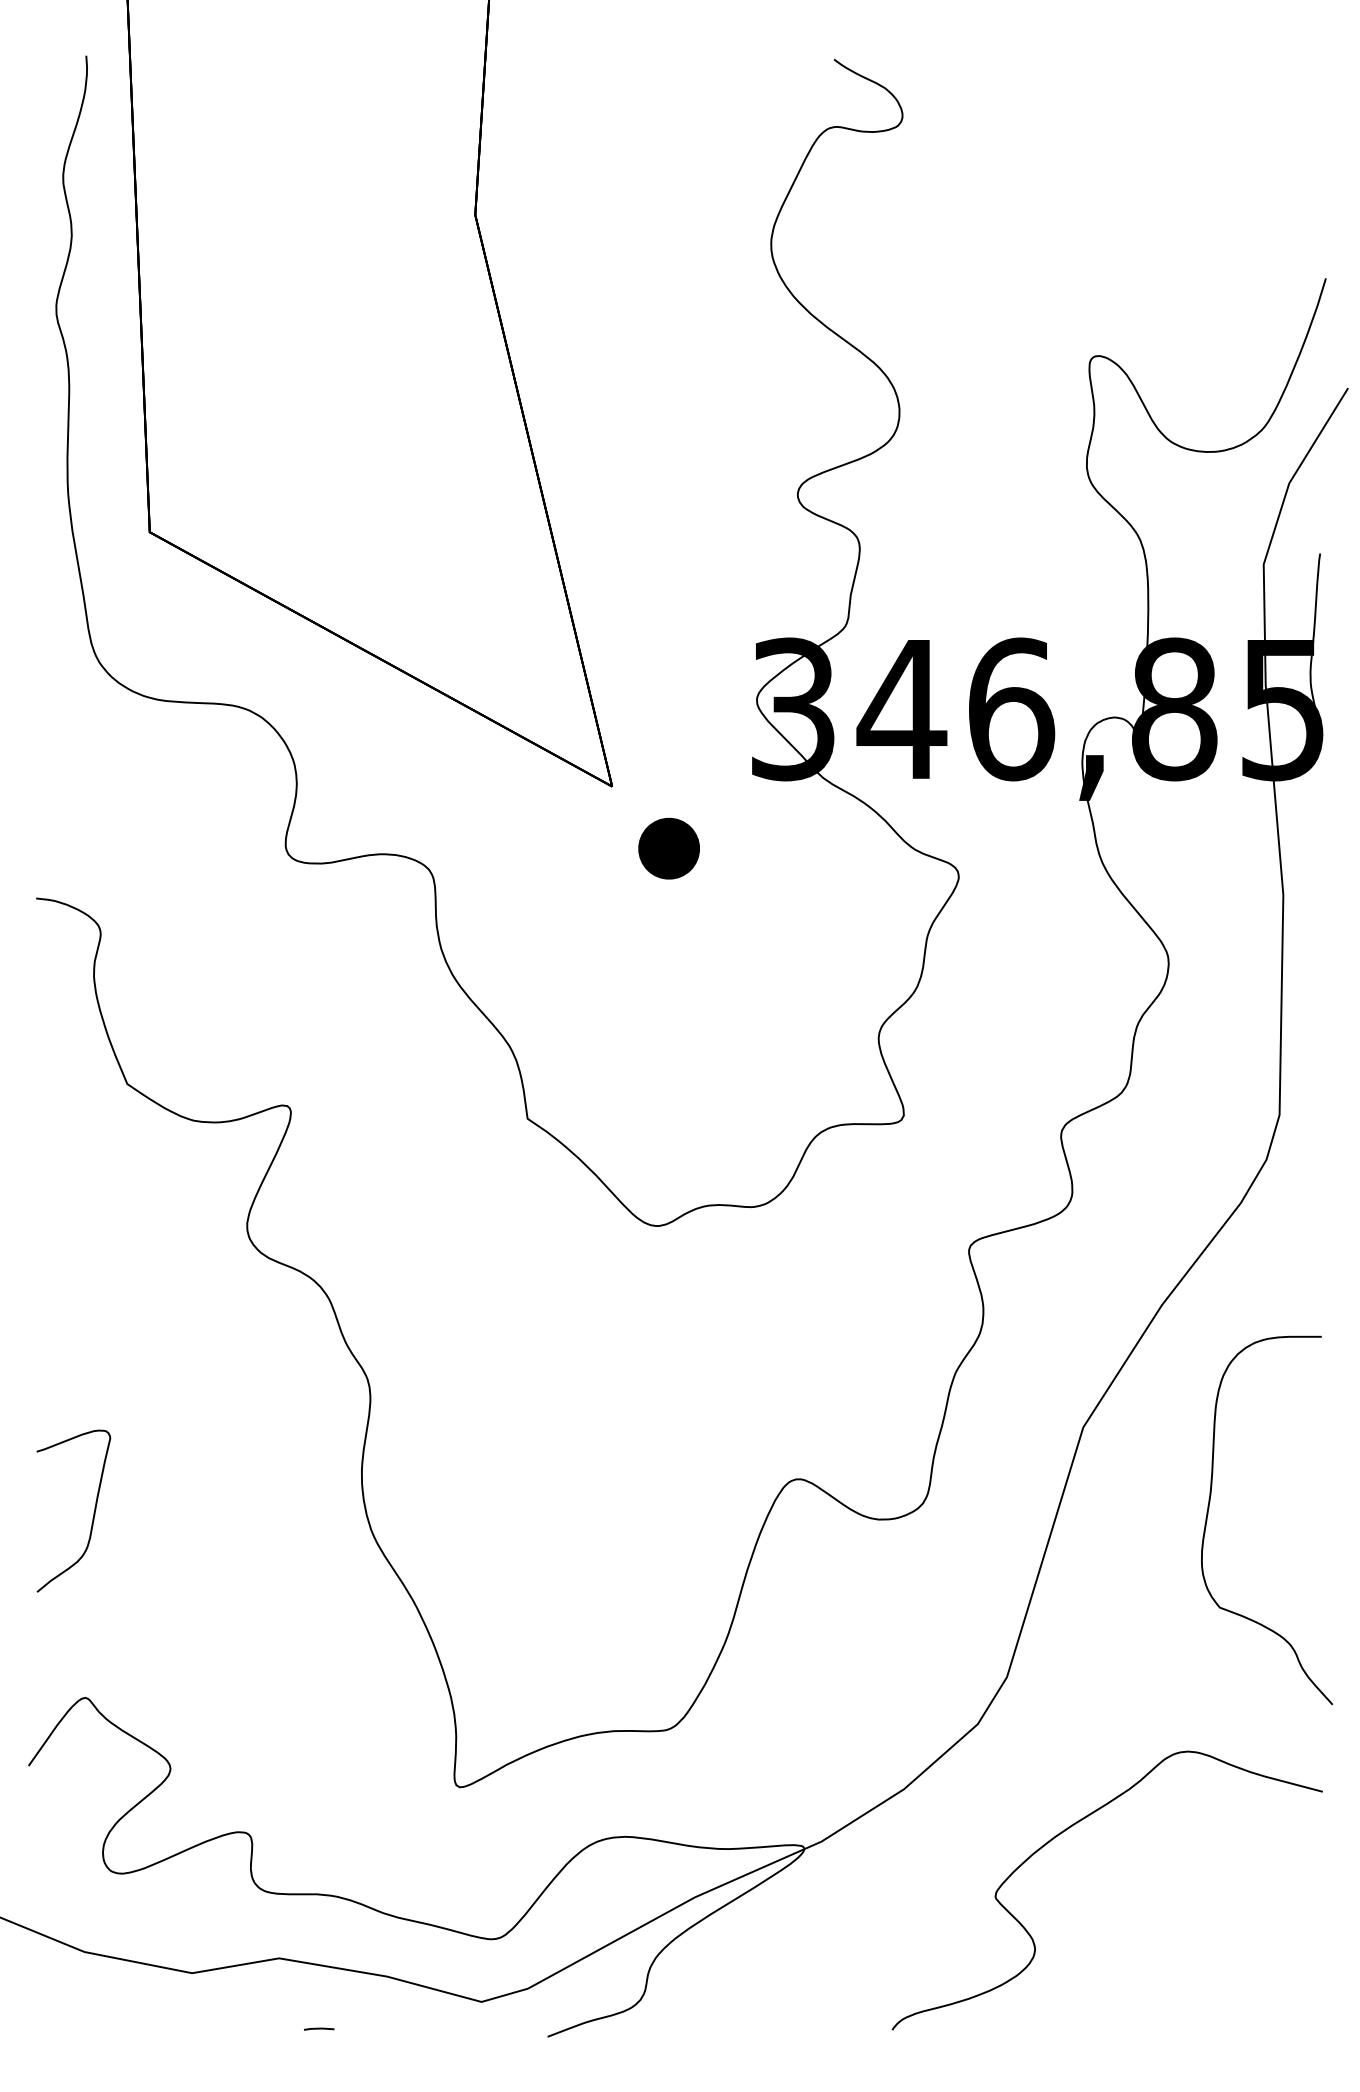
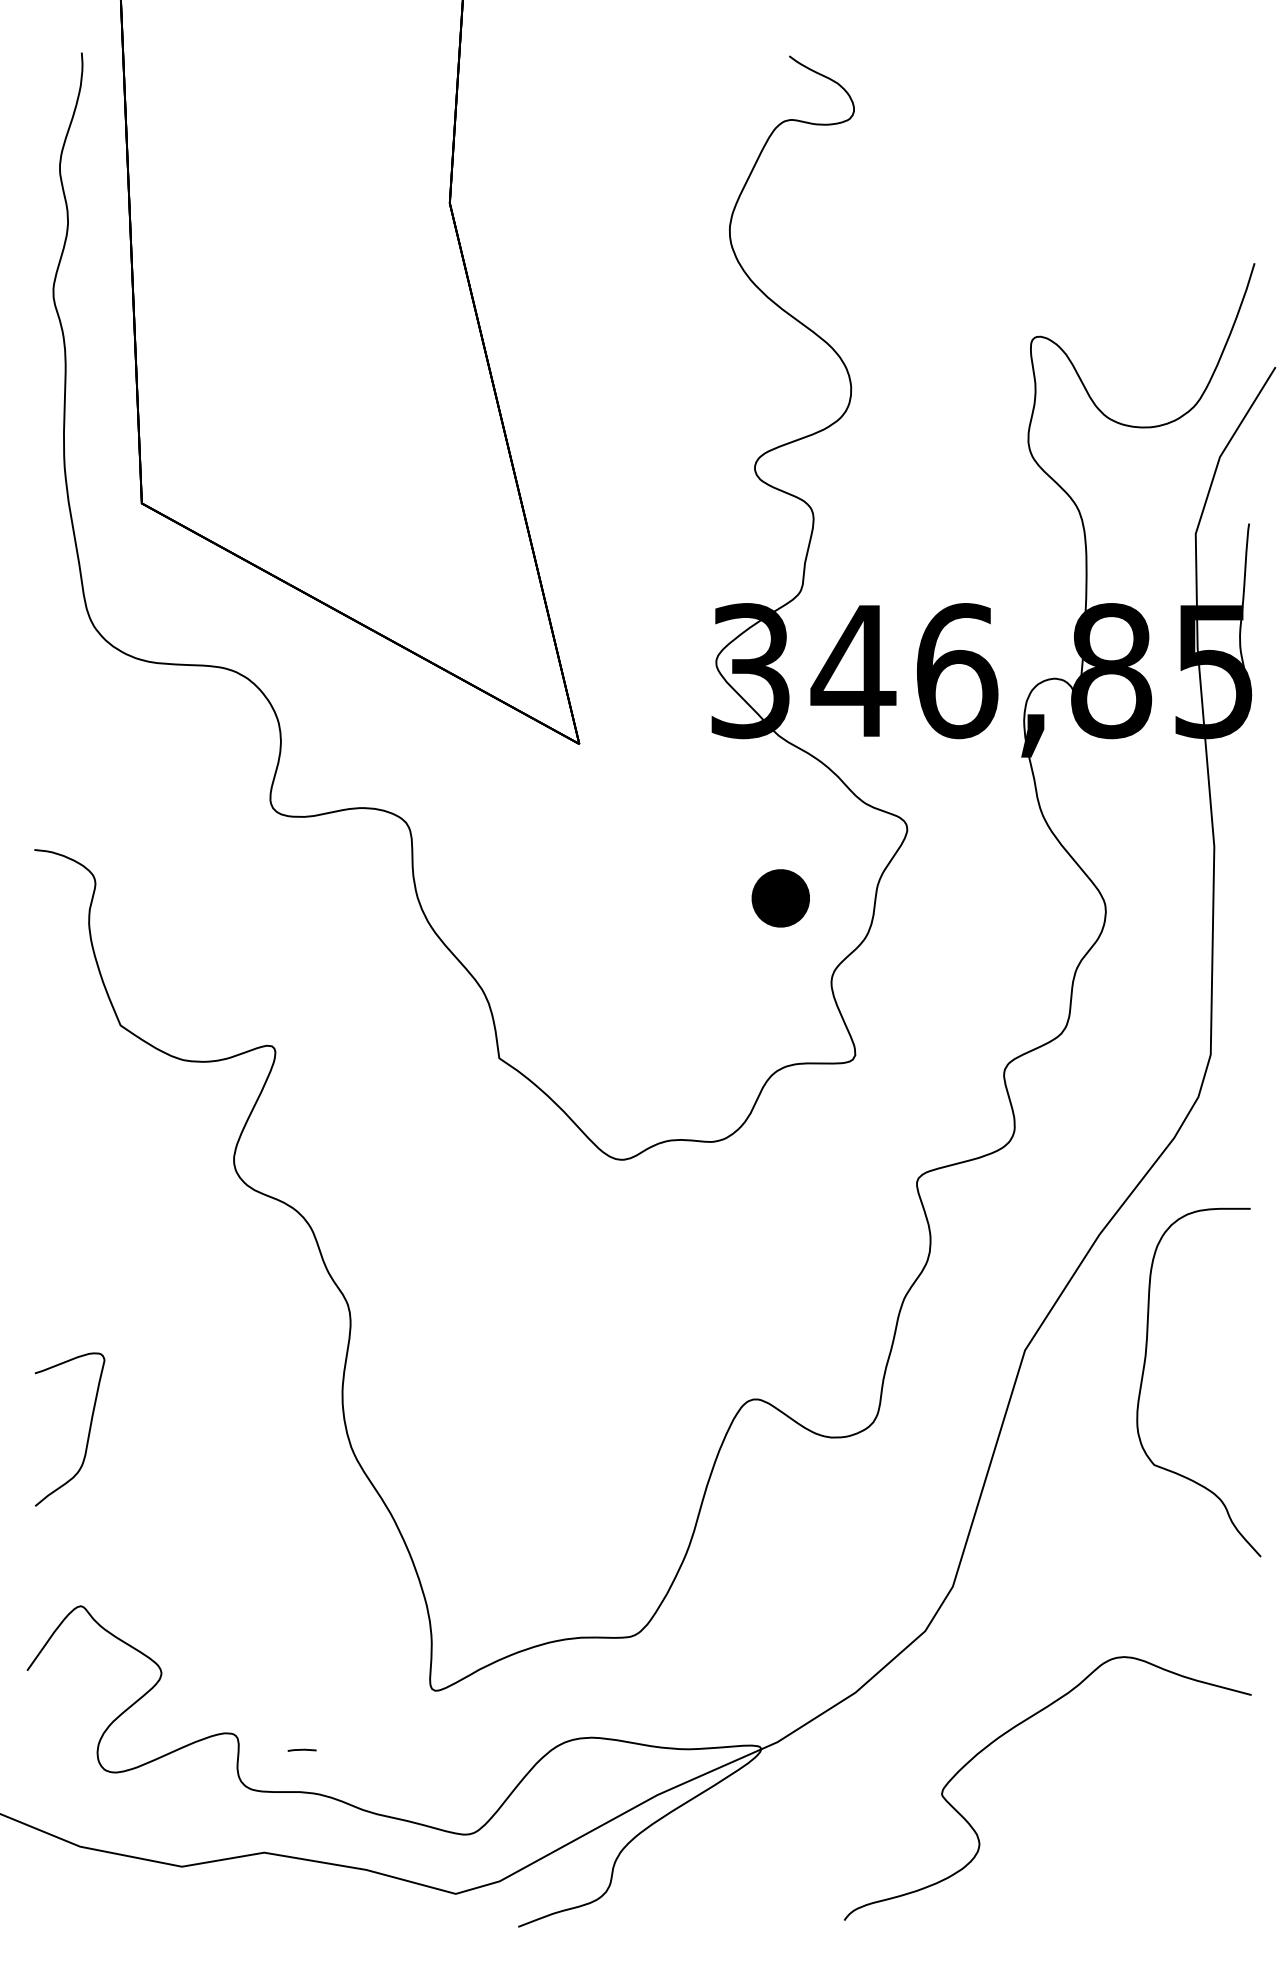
part: (668, 848) -> (780, 898), moved
curve: (1209, 1508) -> (1144, 1371), moved
line: (319, 2028) -> (302, 1749), moved

